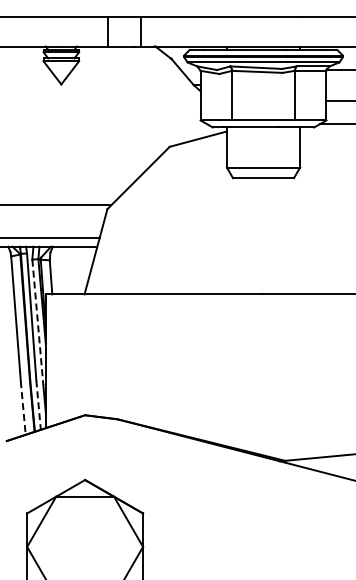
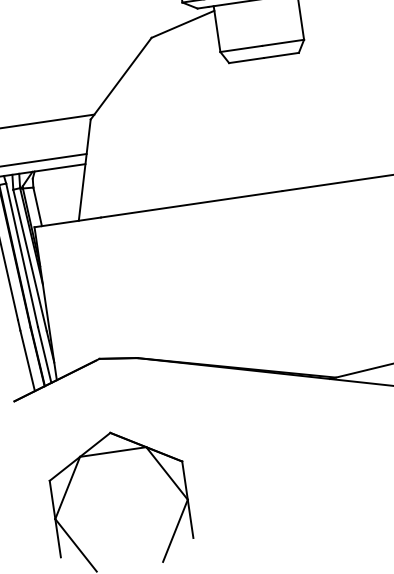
line: (37, 322) -> (29, 260), dashed -> solid
line: (38, 405) -> (44, 355), dashed -> solid
line: (23, 407) -> (27, 360), dashed -> solid

